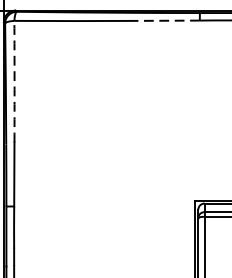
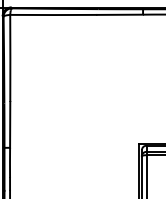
line: (168, 20) -> (120, 14), dashed -> solid
arc: (14, 81) -> (10, 58), dashed -> solid

